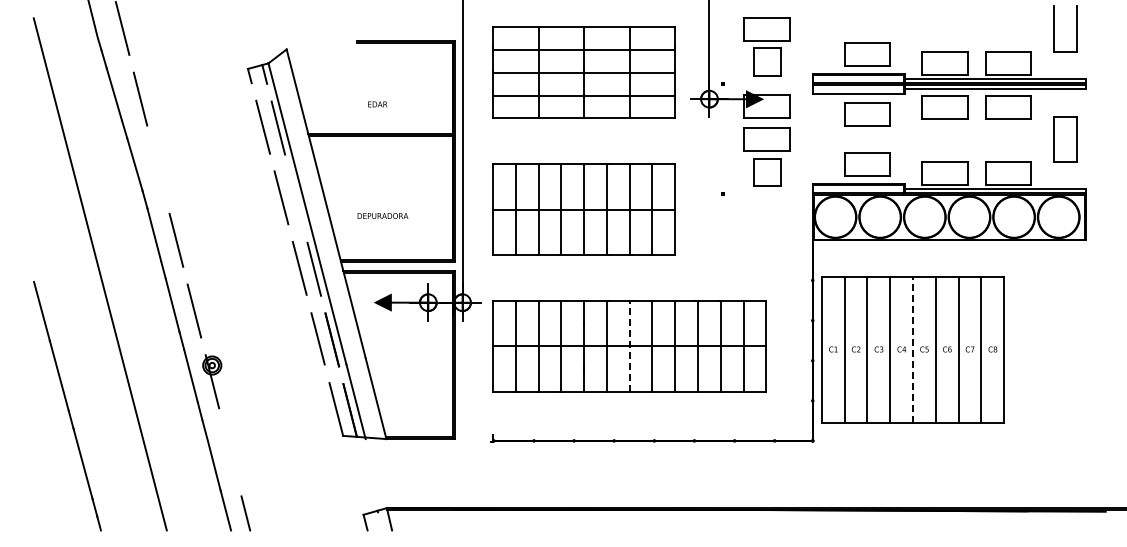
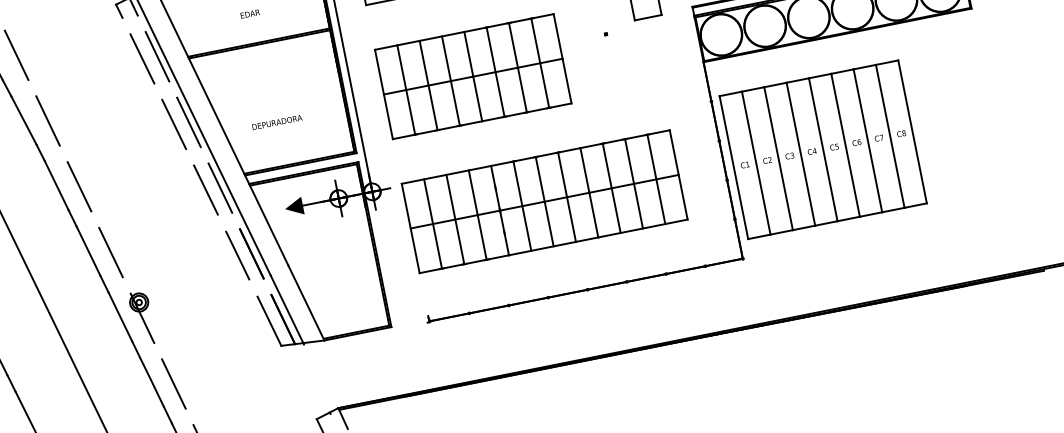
line: (158, 169) -> (48, 120), added
line: (296, 198) -> (189, 122), added
line: (629, 346) -> (544, 202), dashed -> solid
line: (912, 349) -> (822, 149), dashed -> solid
line: (230, 451) -> (173, 383), added

